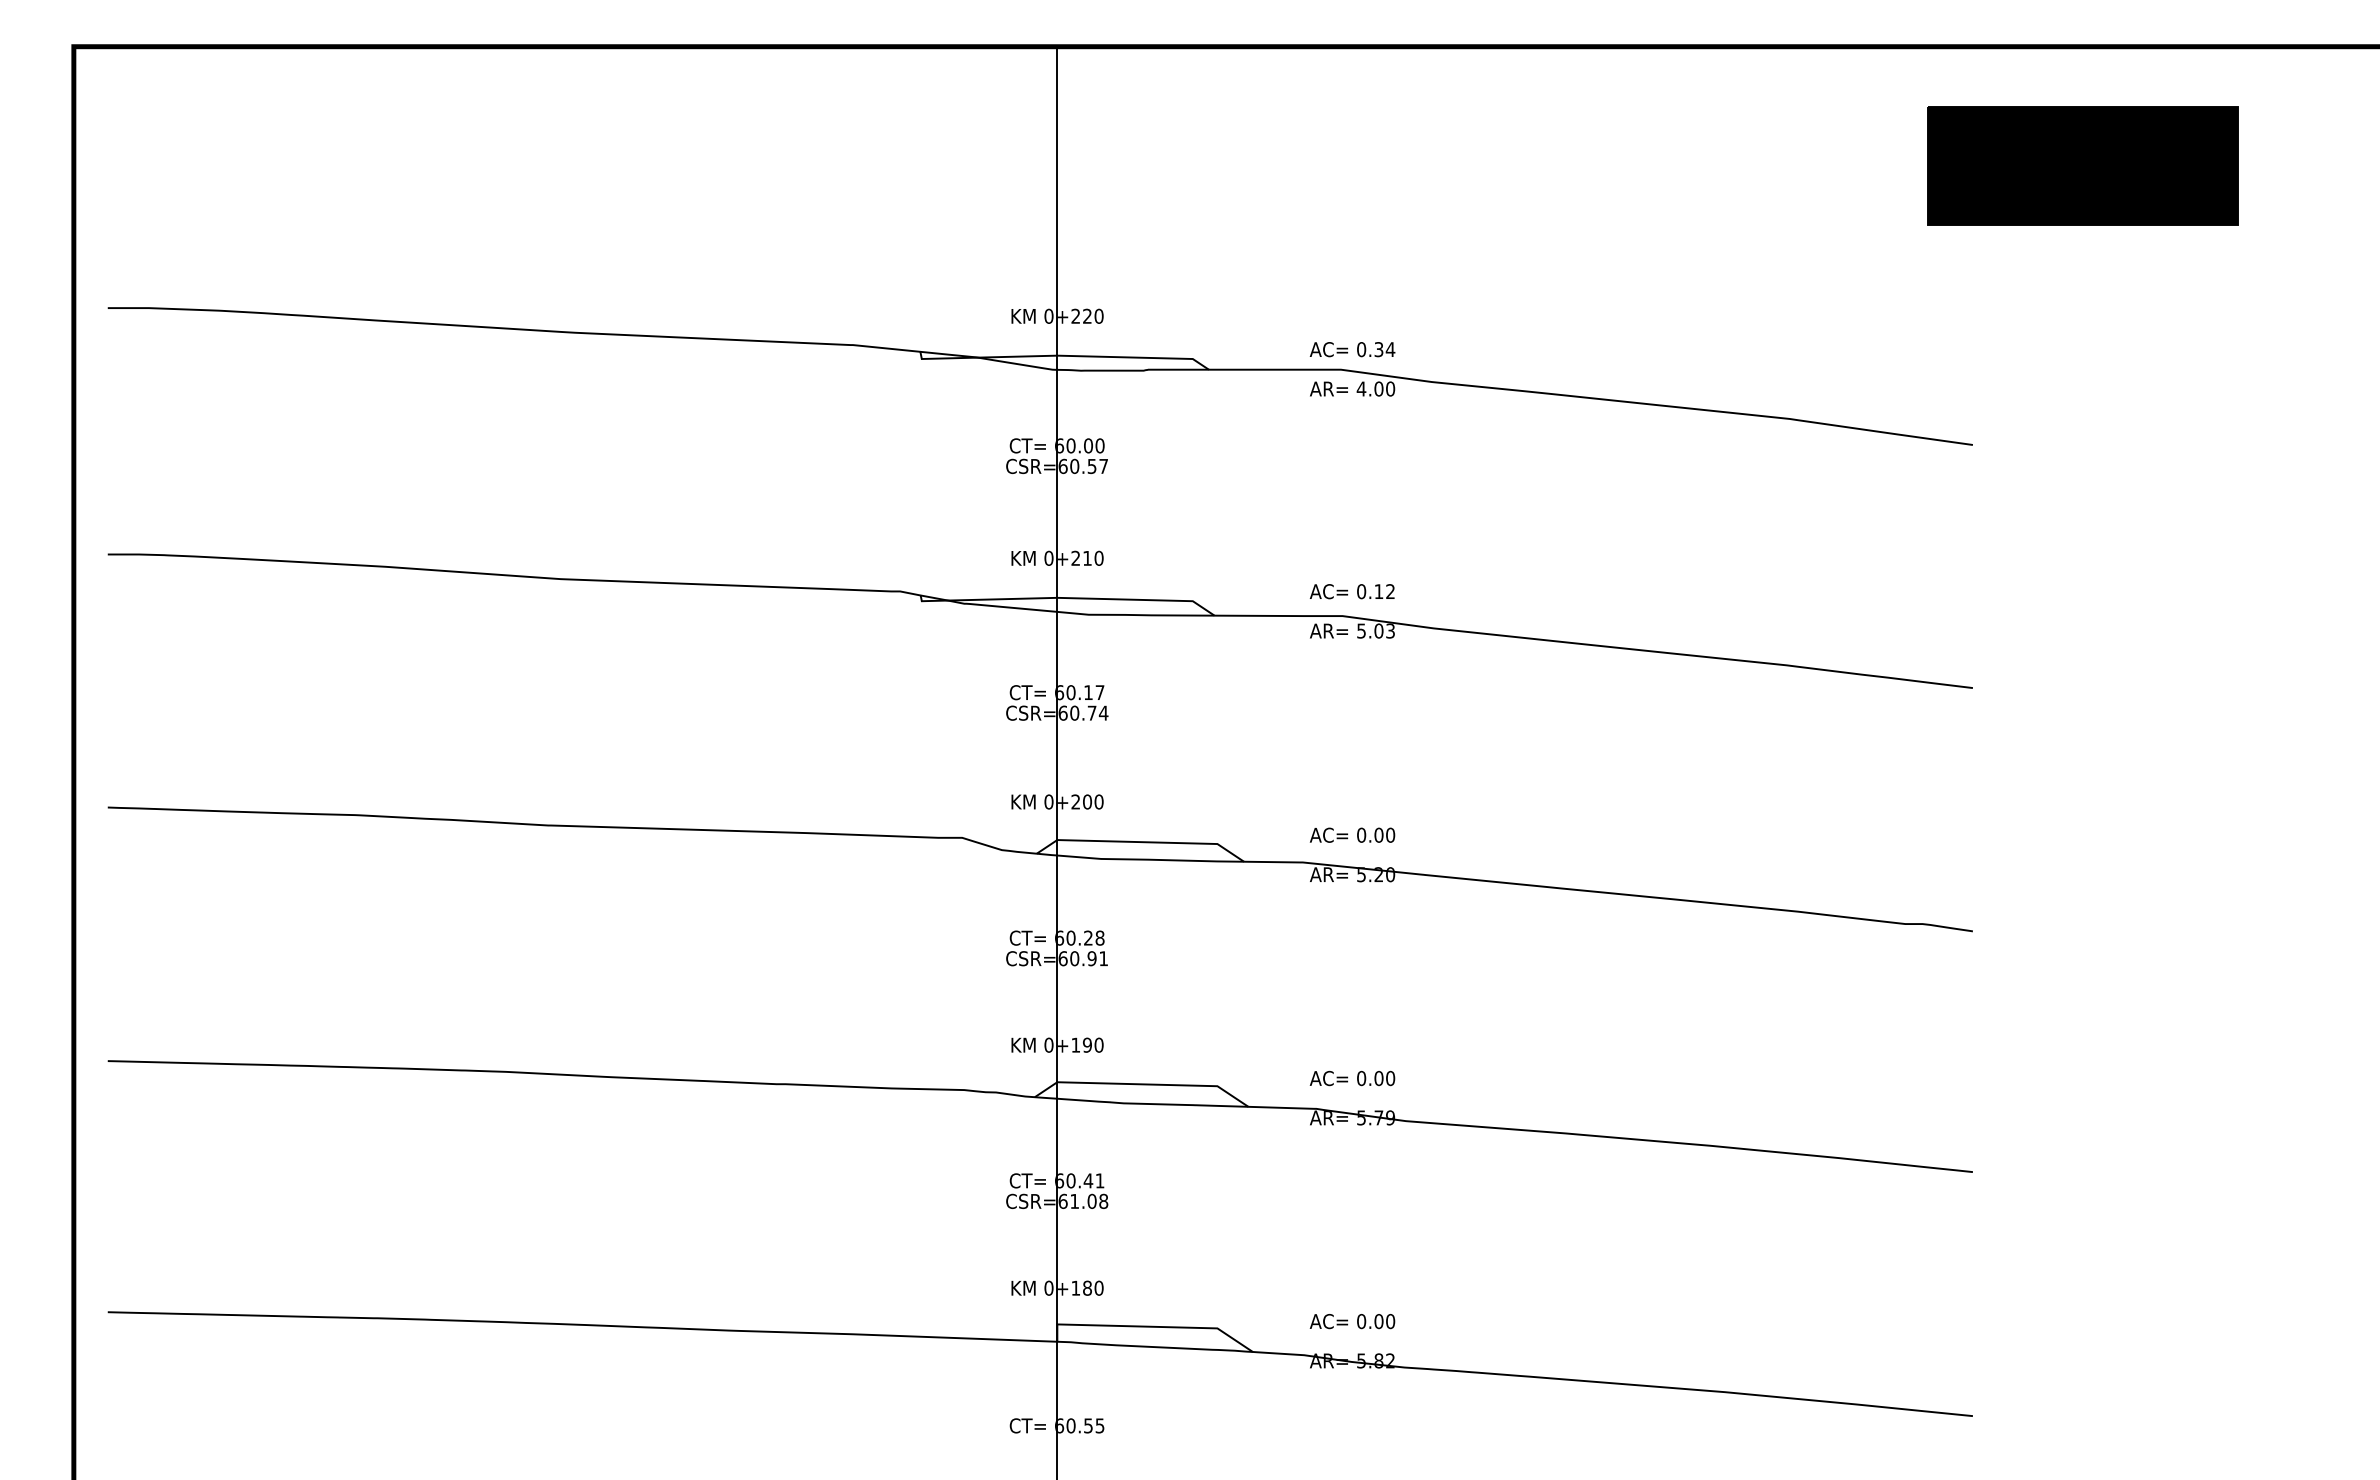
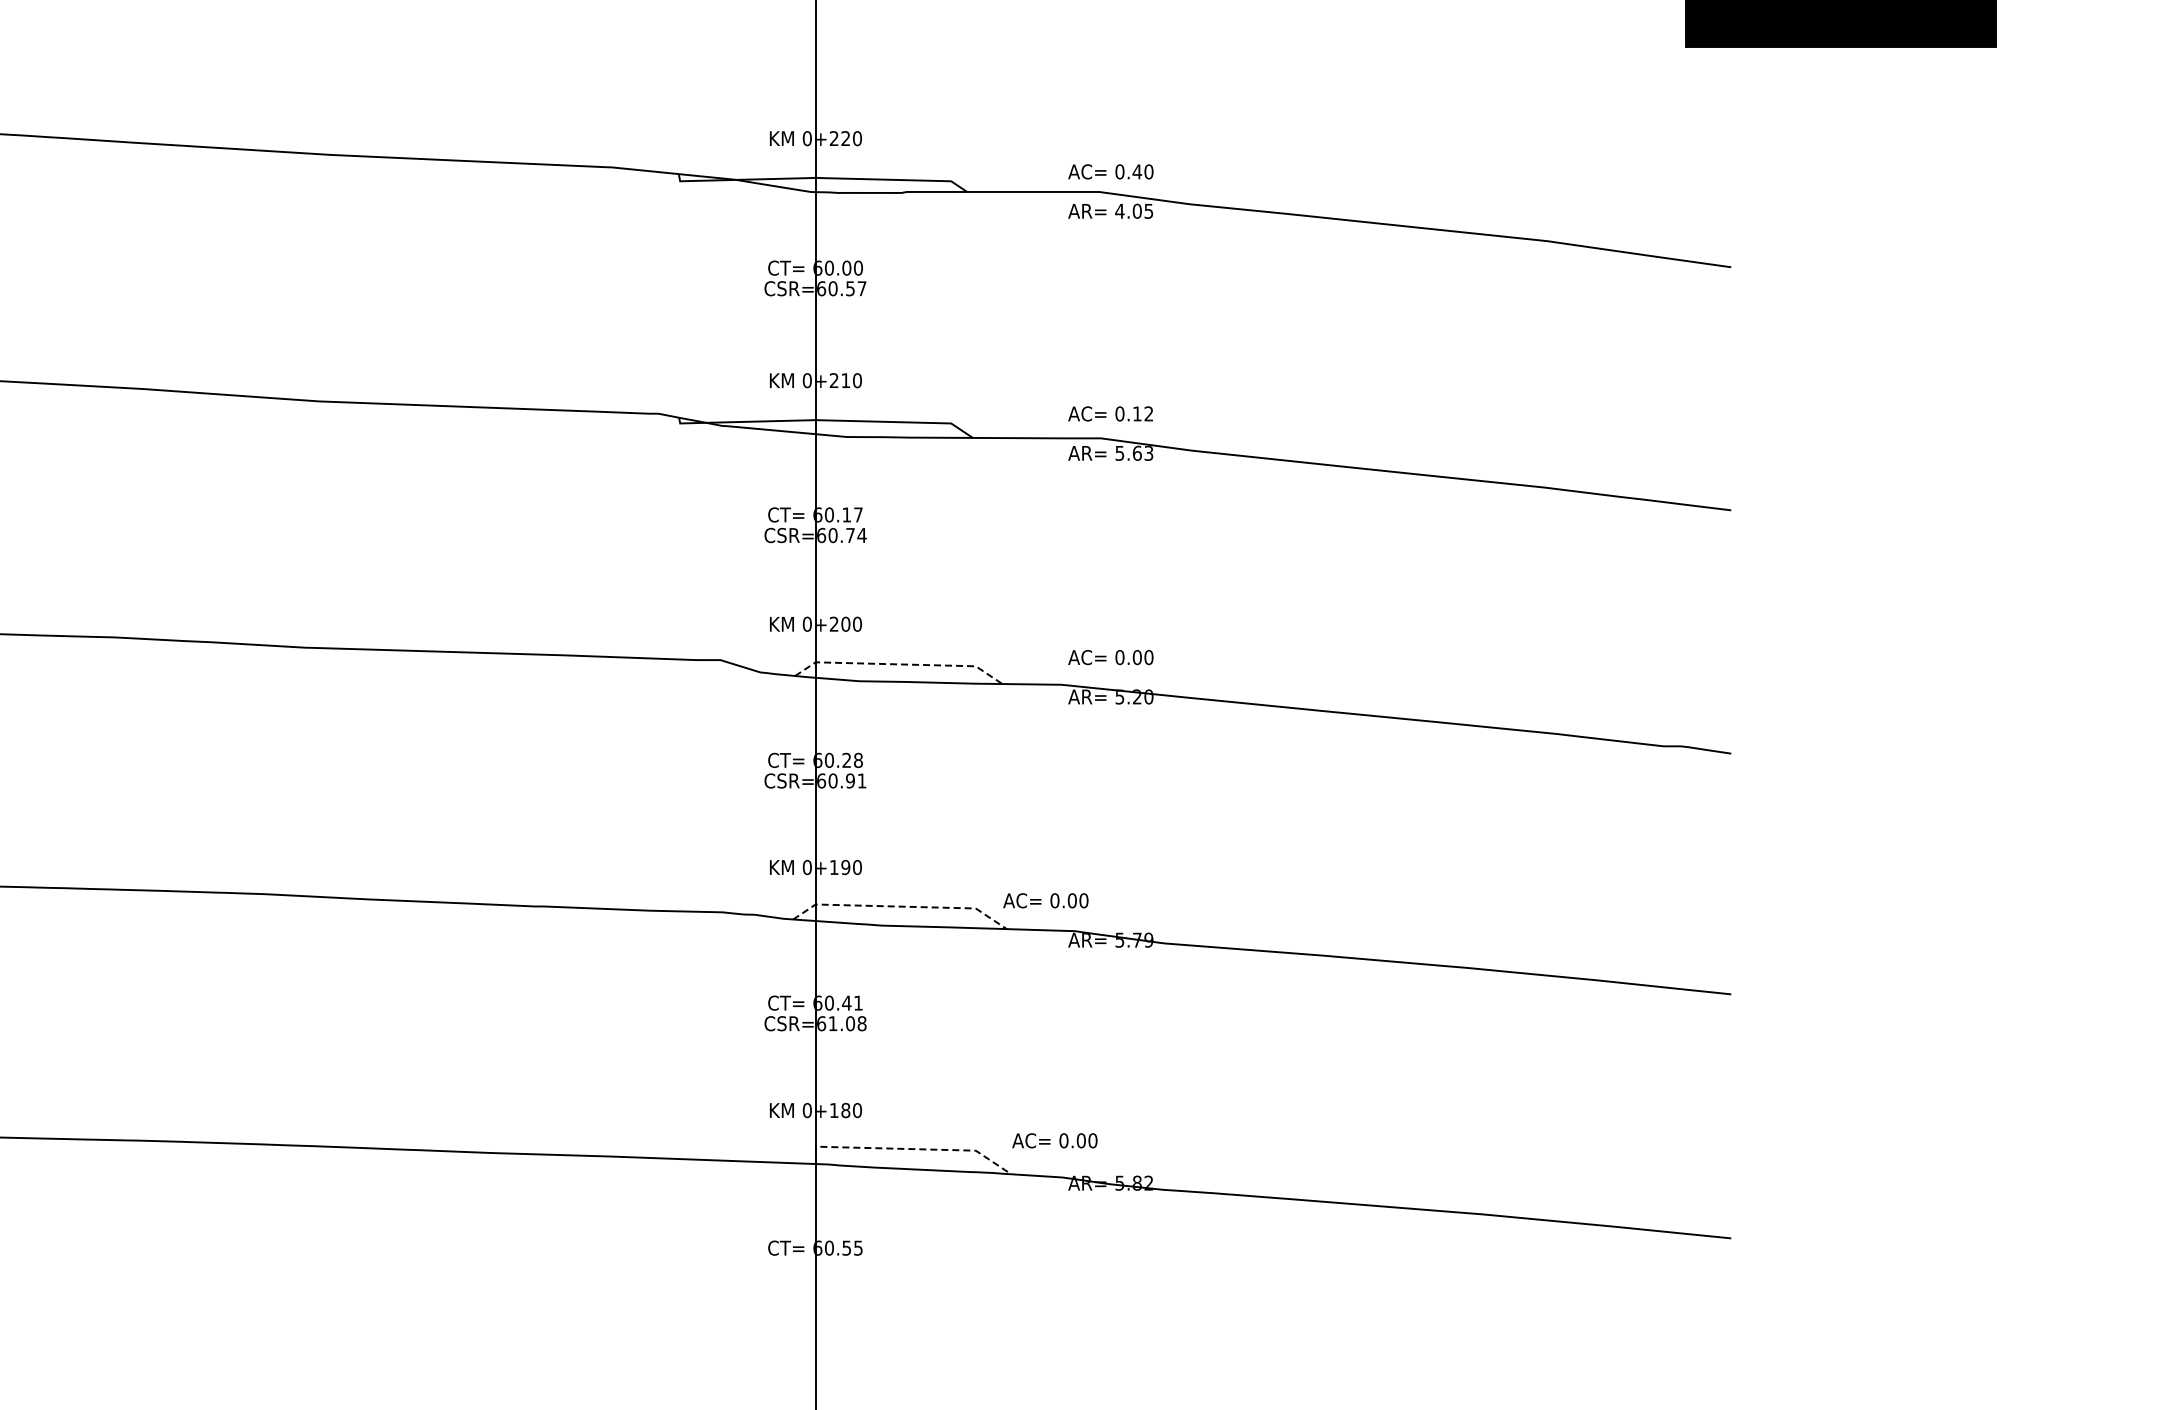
text: (1384, 349) -> (1142, 171), 0.34 -> 0.40
text: (1390, 388) -> (1148, 210), 4.00 -> 4.05
text: (1378, 630) -> (1136, 452), 5.03 -> 5.63
line: (1140, 842) -> (898, 664), solid -> dashed
text: (1352, 1078) -> (1045, 900), moved
line: (1142, 1084) -> (900, 906), solid -> dashed
text: (1352, 1321) -> (1054, 1140), moved
line: (1149, 1326) -> (907, 1148), solid -> dashed

